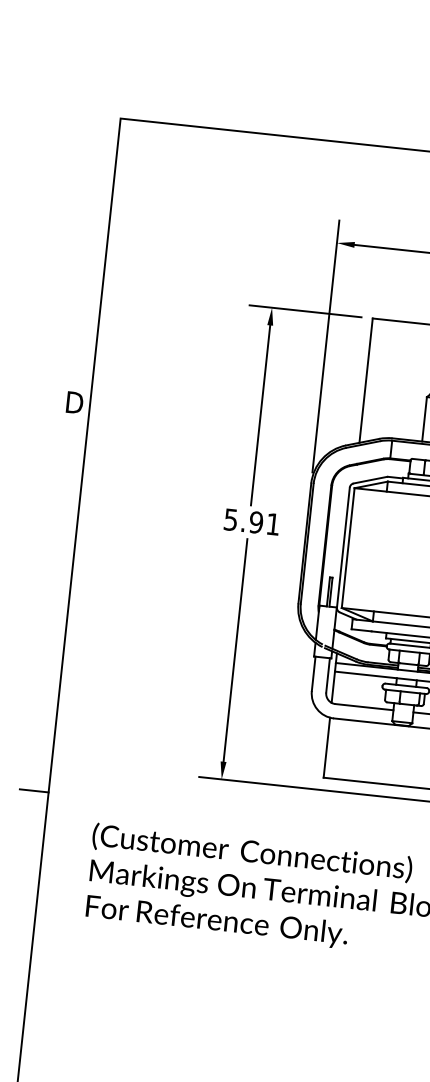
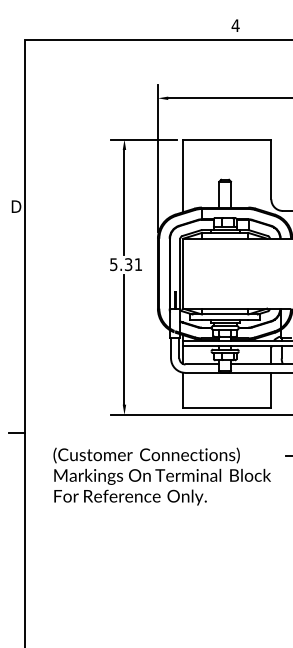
text: (256, 522) -> (128, 264), 5.91 -> 5.31

